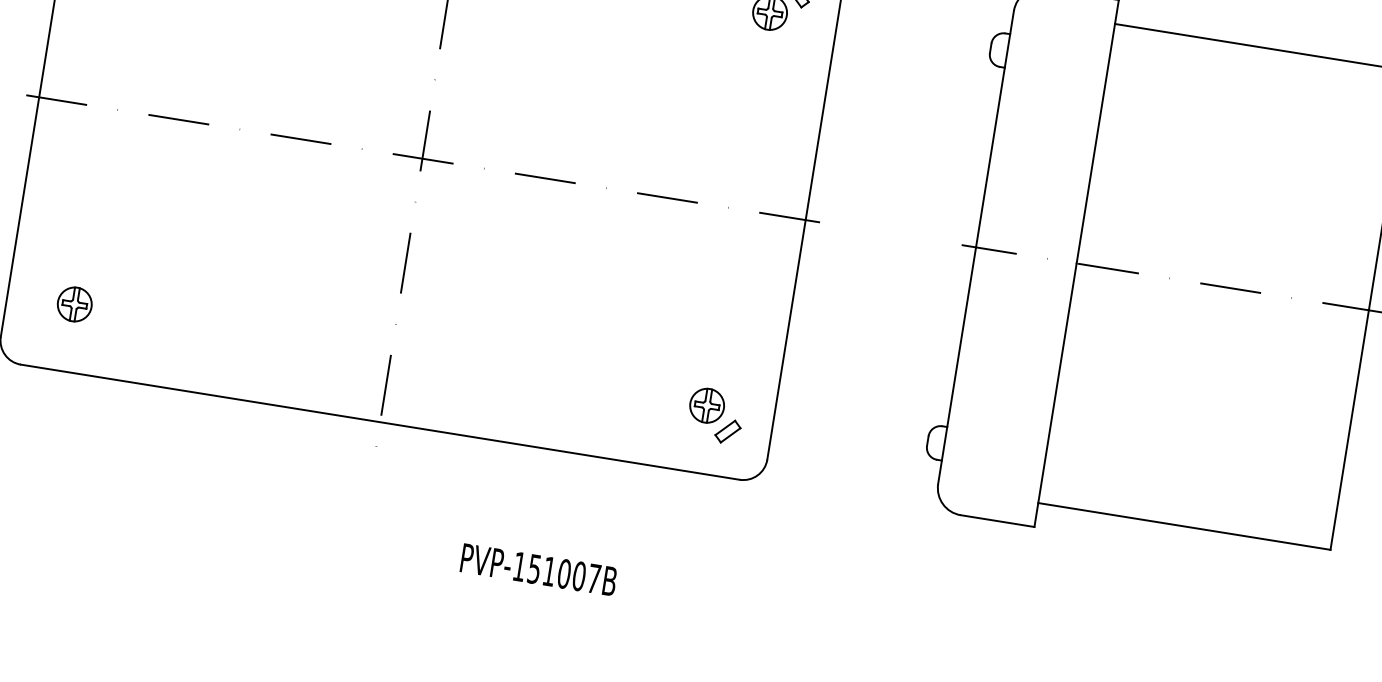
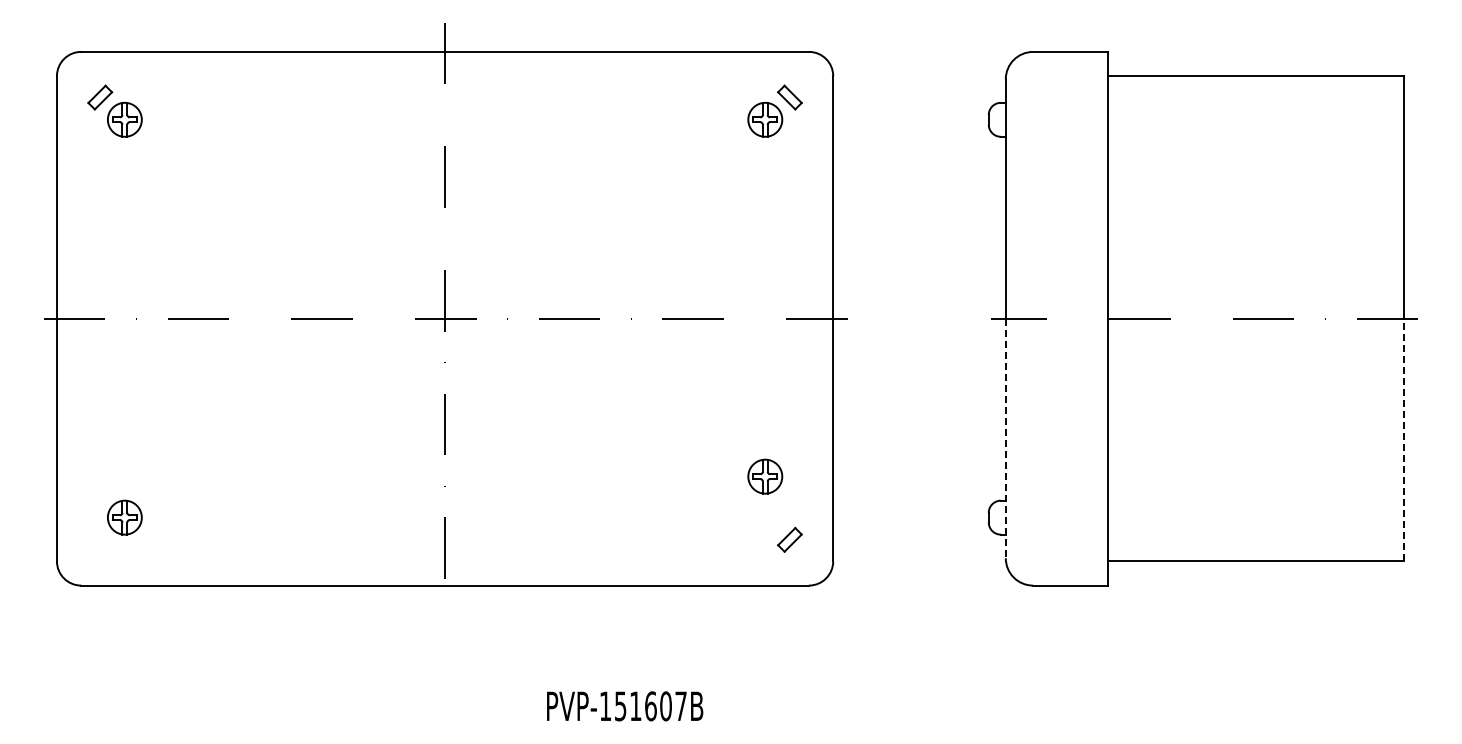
line: (956, 365) -> (1005, 438), solid -> dashed
part: (707, 405) -> (765, 476), moved
line: (1349, 429) -> (1403, 439), solid -> dashed
text: (563, 574) -> (650, 706), PVP-151007B -> PVP-151607B

